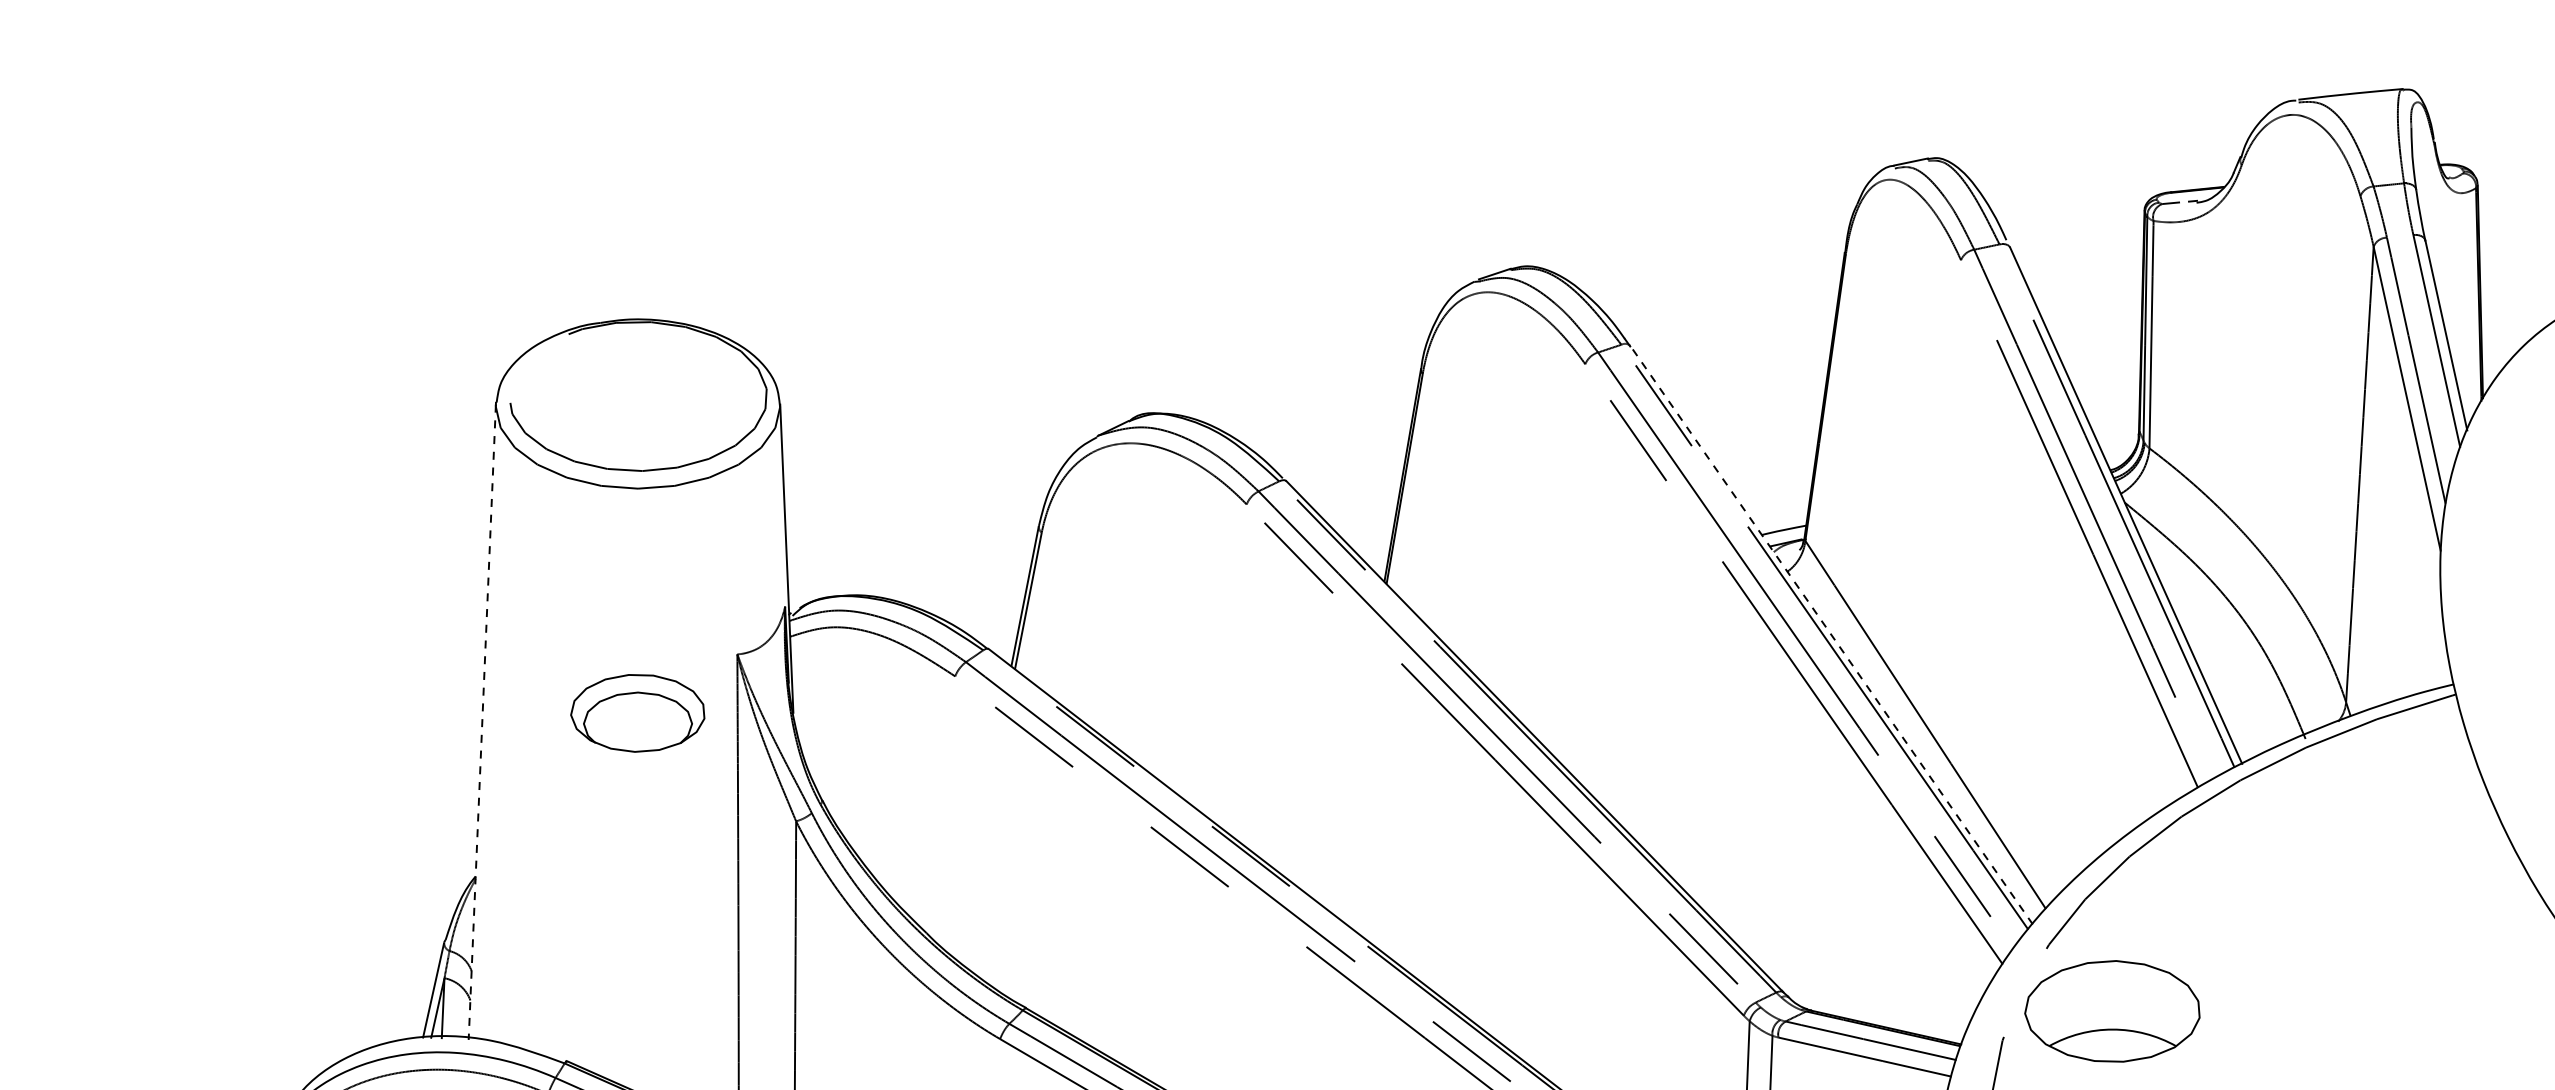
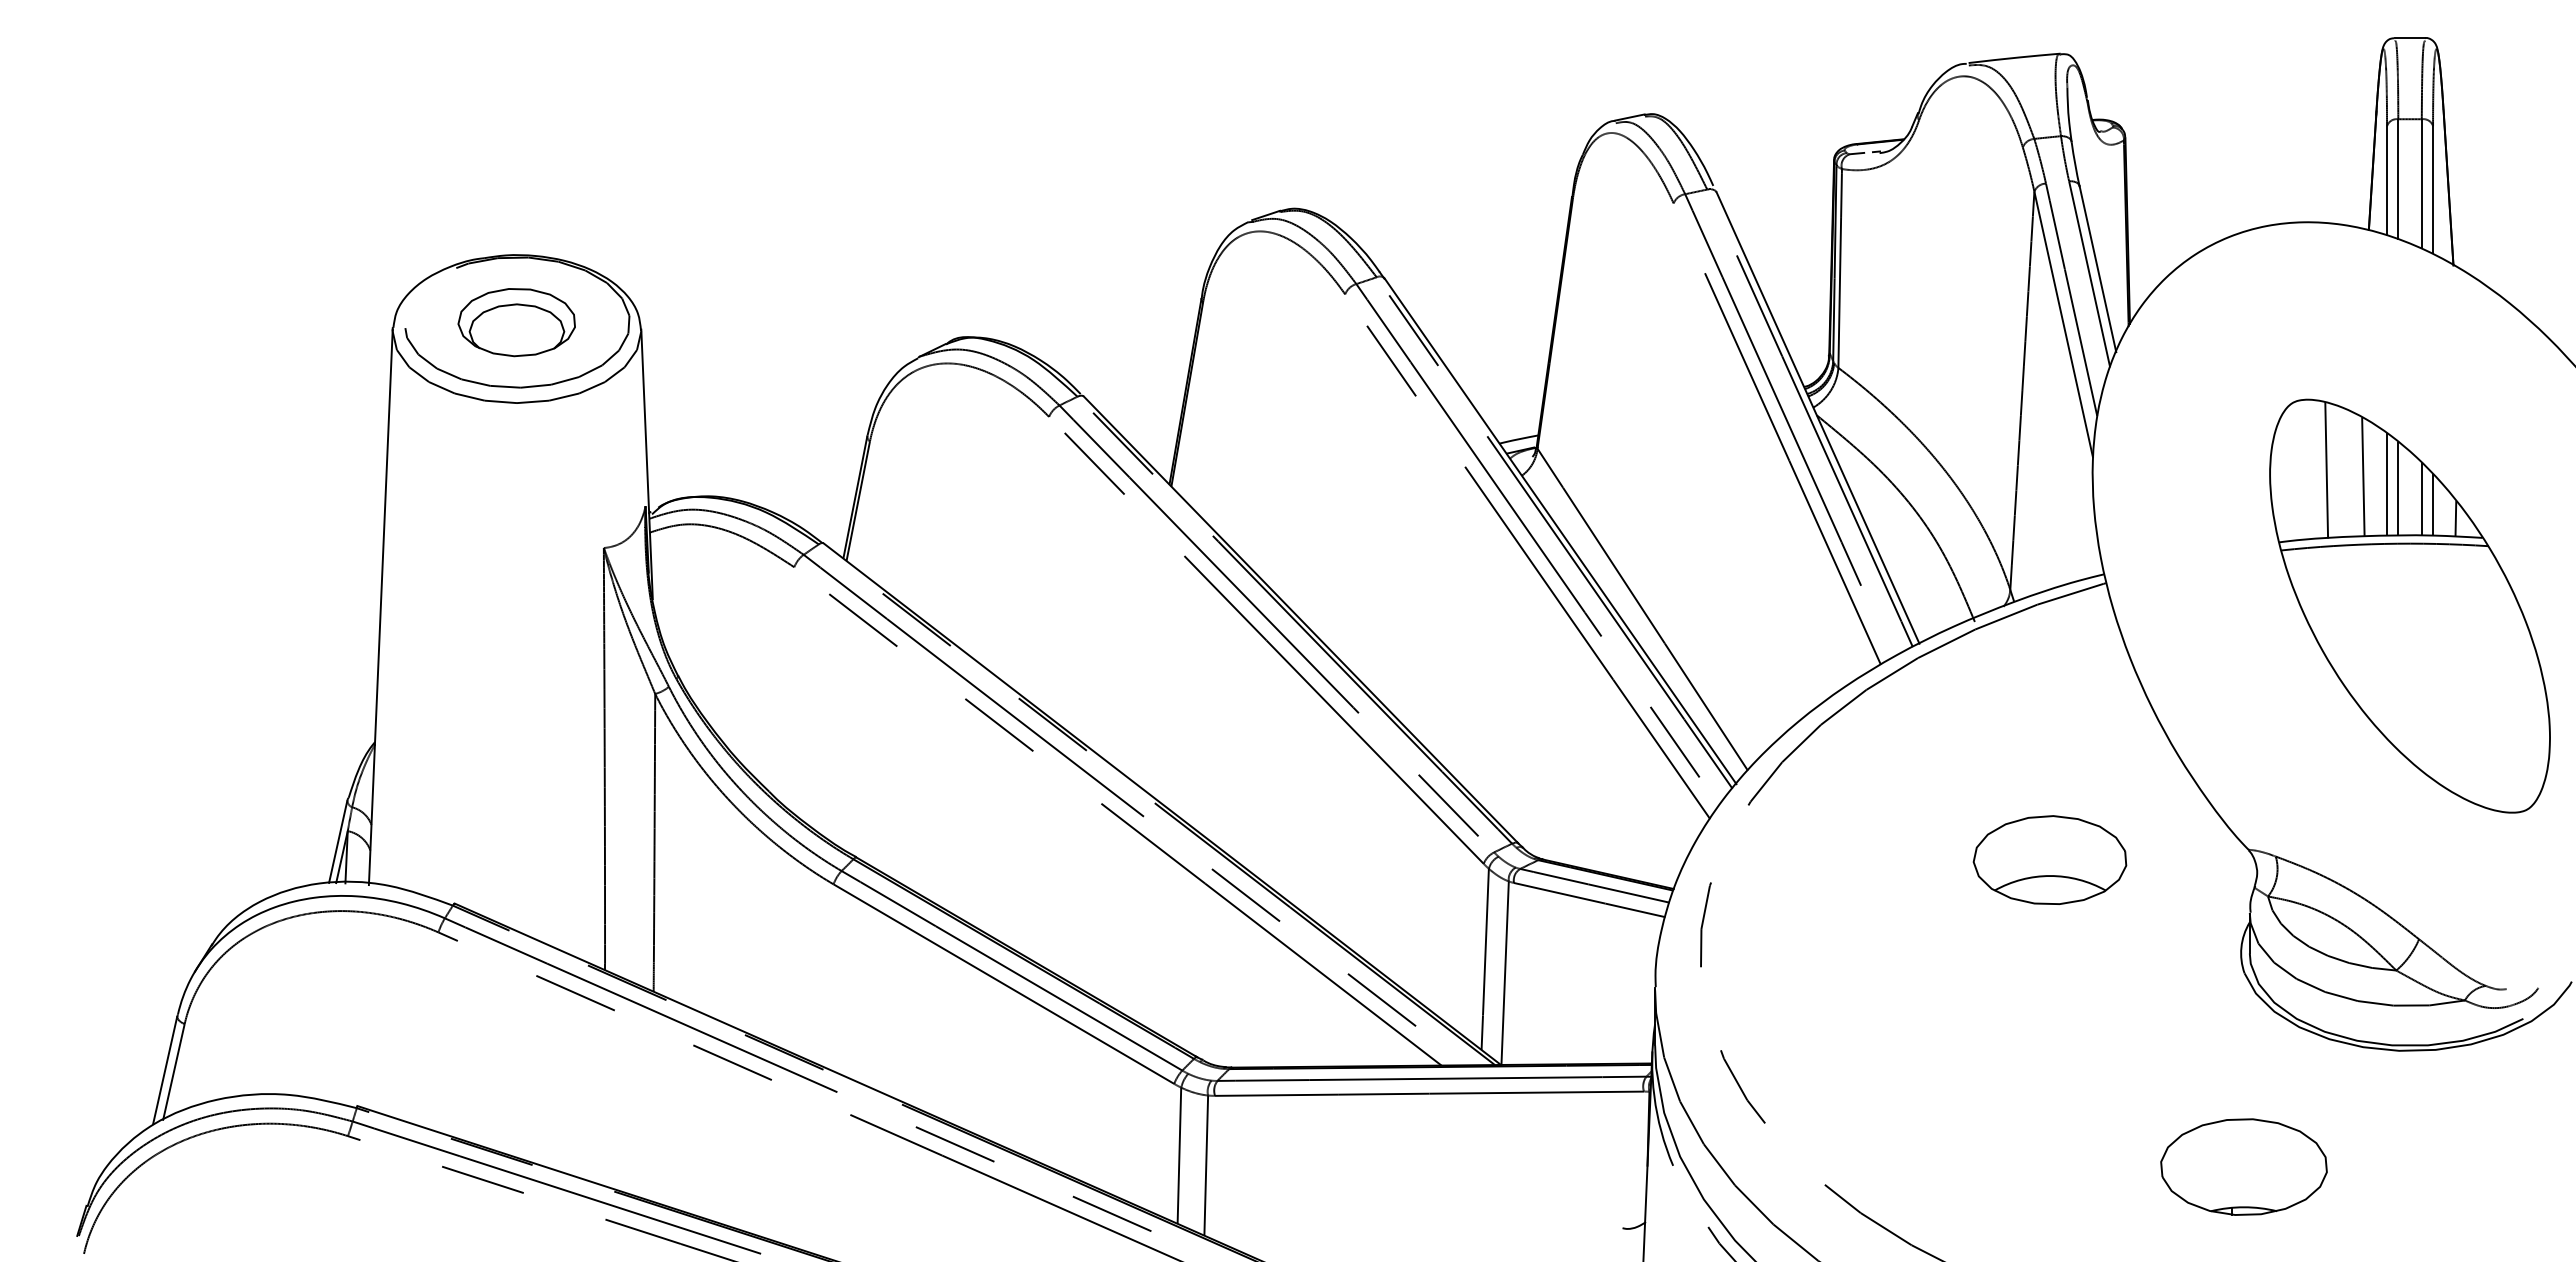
line: (1831, 634) -> (1560, 530), dashed -> solid
part: (637, 713) -> (516, 322), moved
line: (481, 722) -> (380, 607), dashed -> solid
part: (2111, 1010) -> (2049, 859), moved

